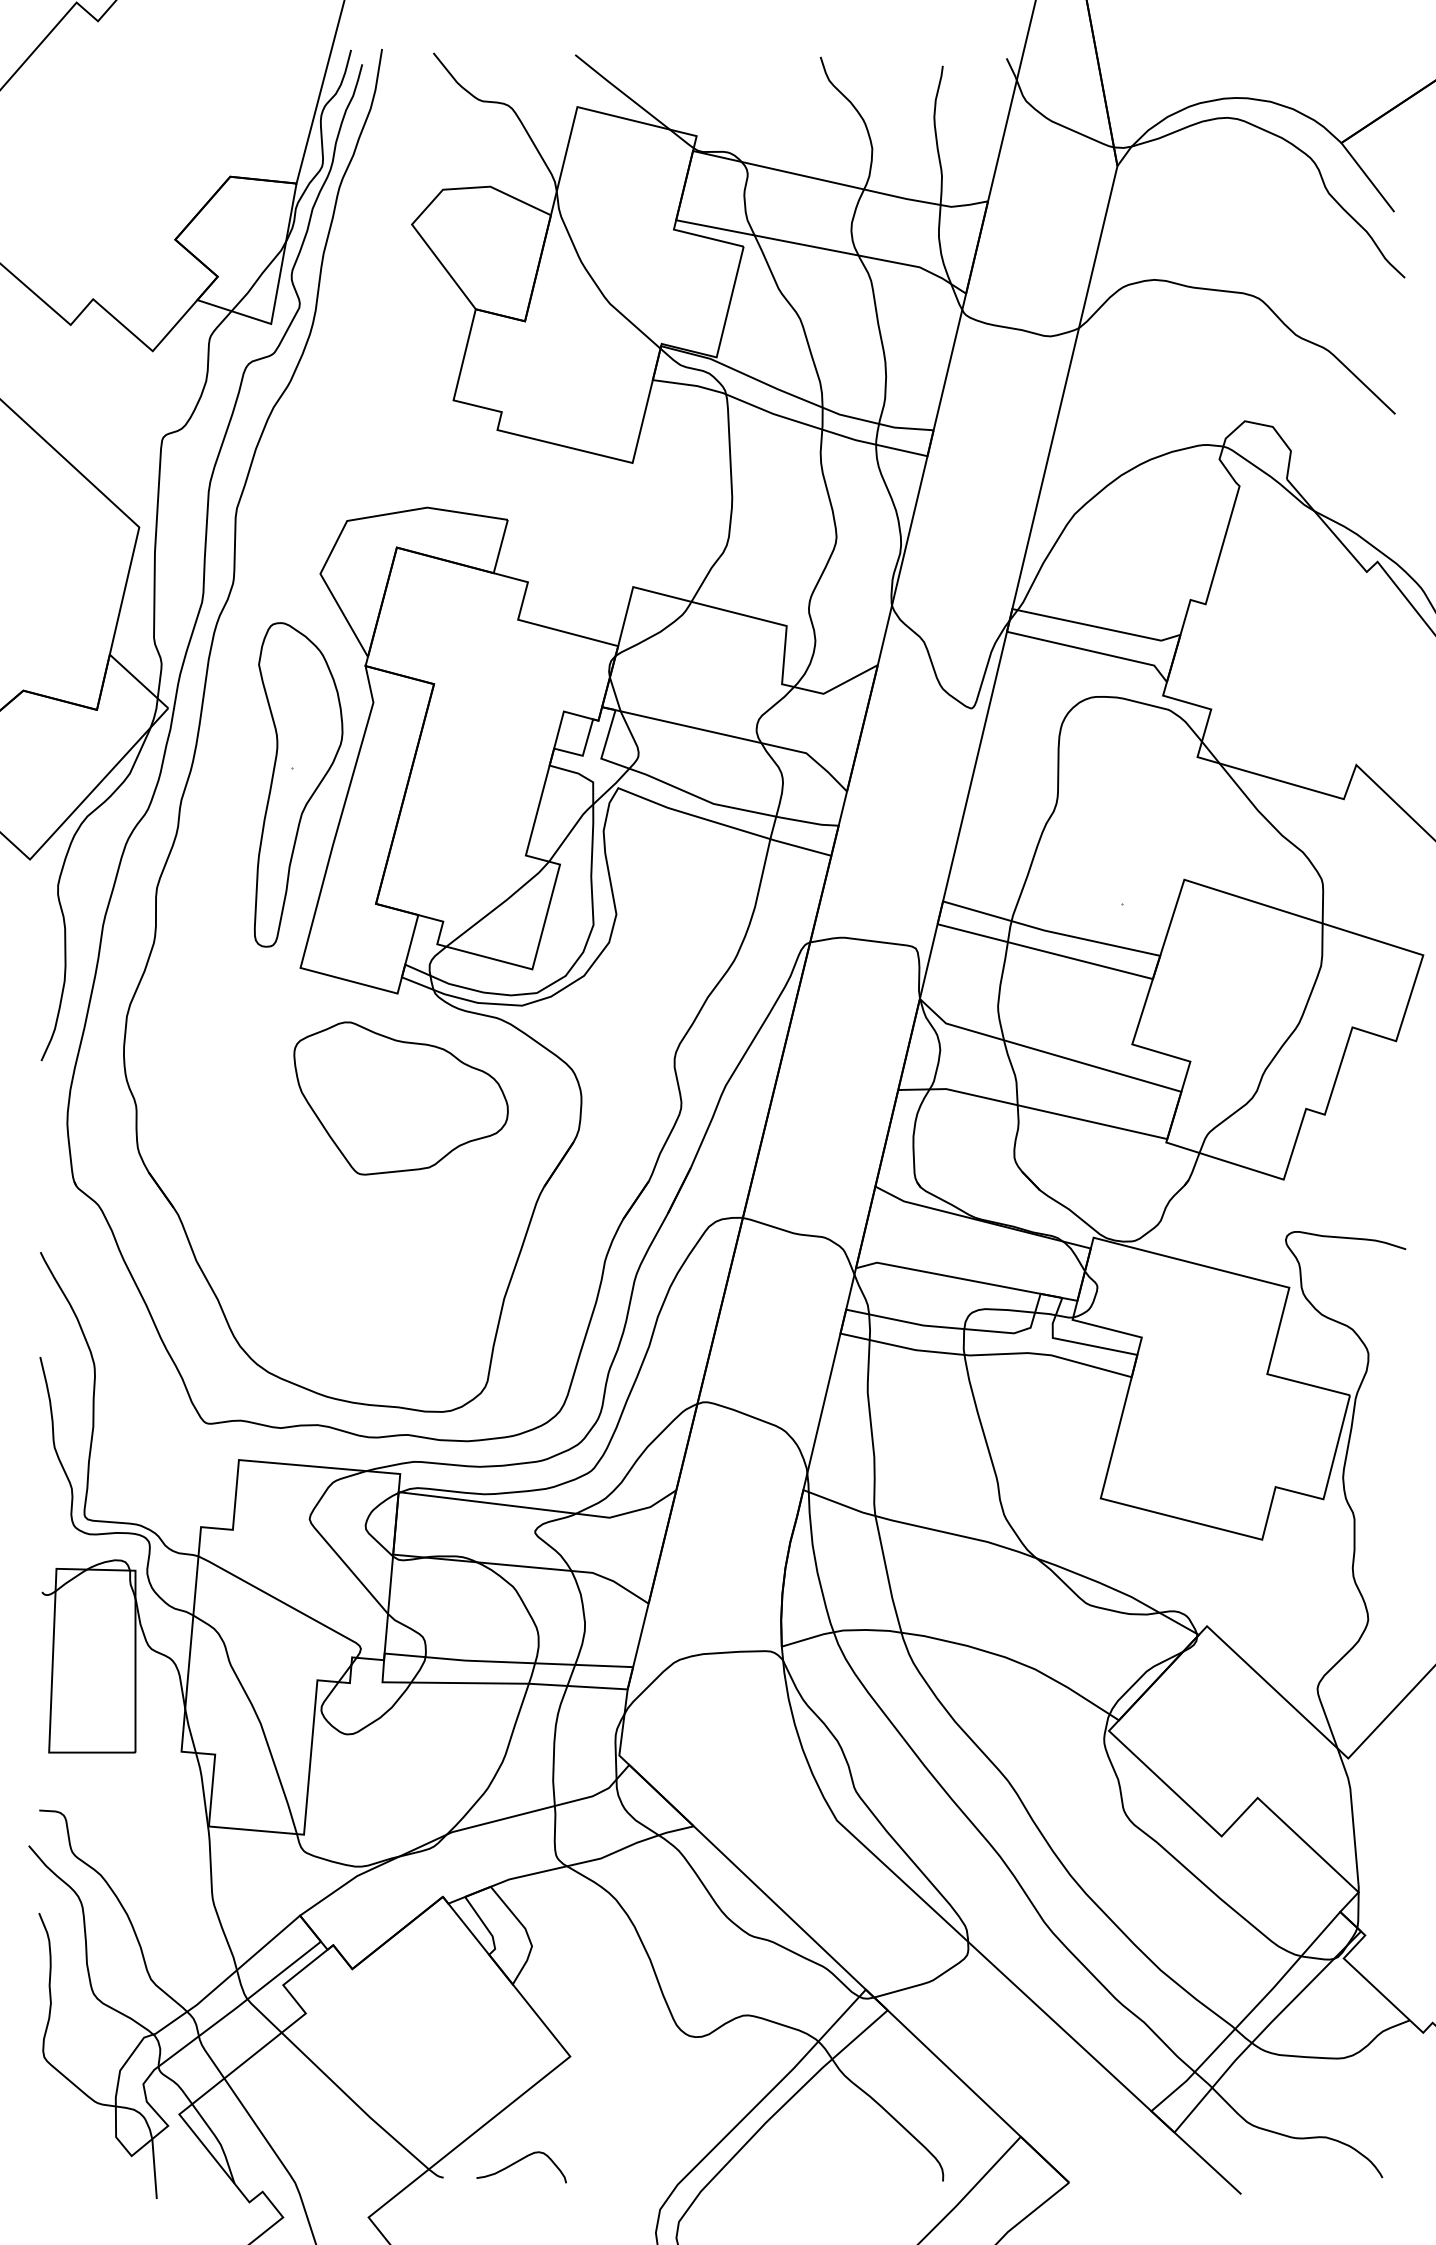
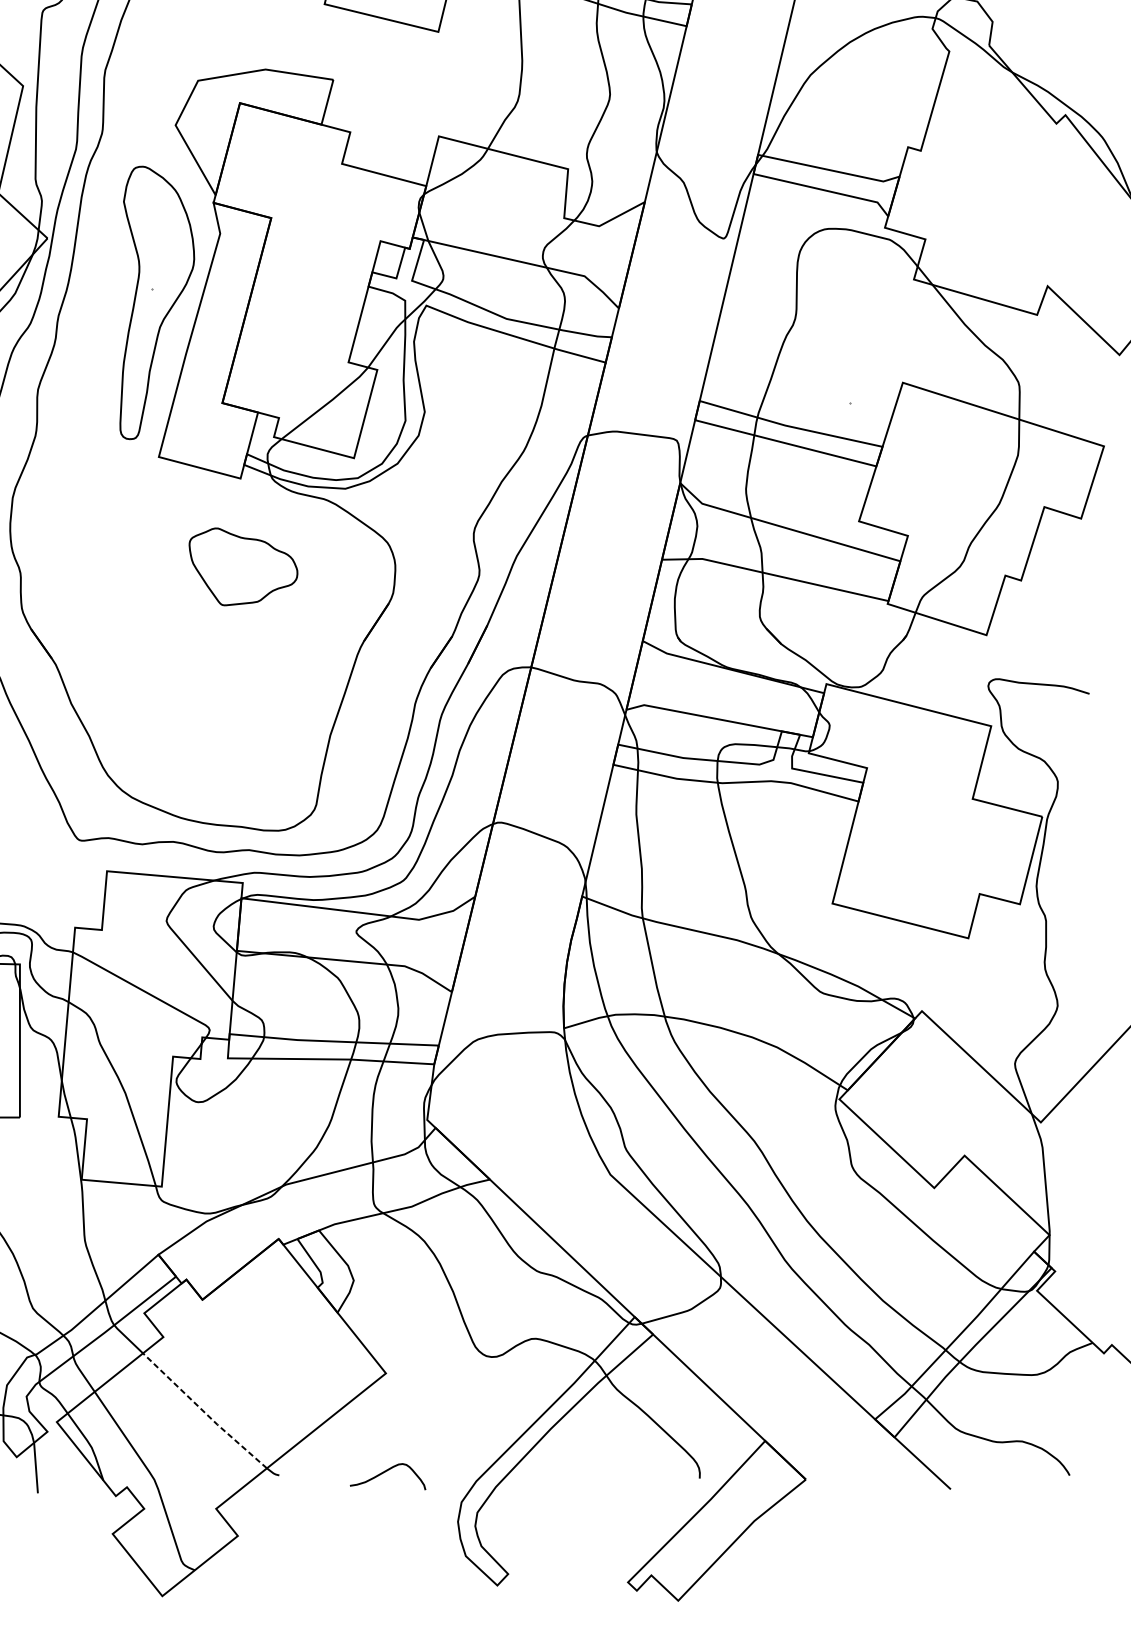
part: (400, 1098) -> (243, 566), size x0.6
line: (354, 2102) -> (204, 1412), solid -> dashed
curve: (518, 2162) -> (385, 1472), moved

